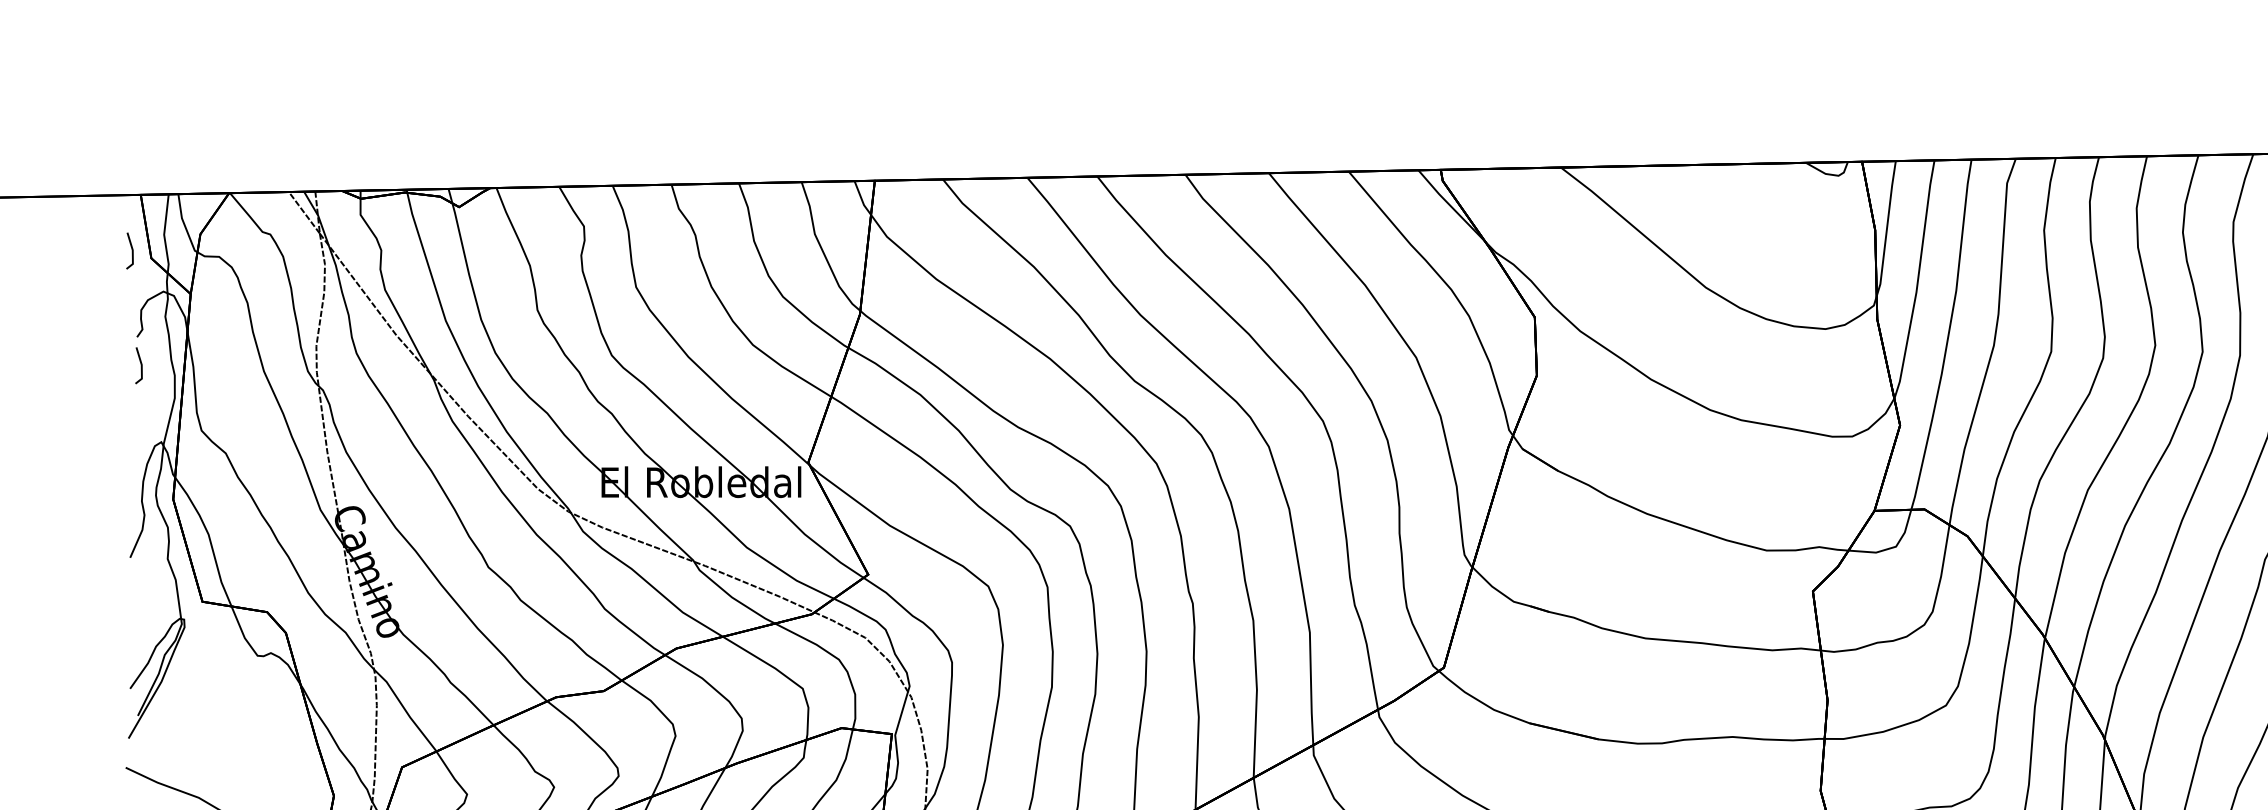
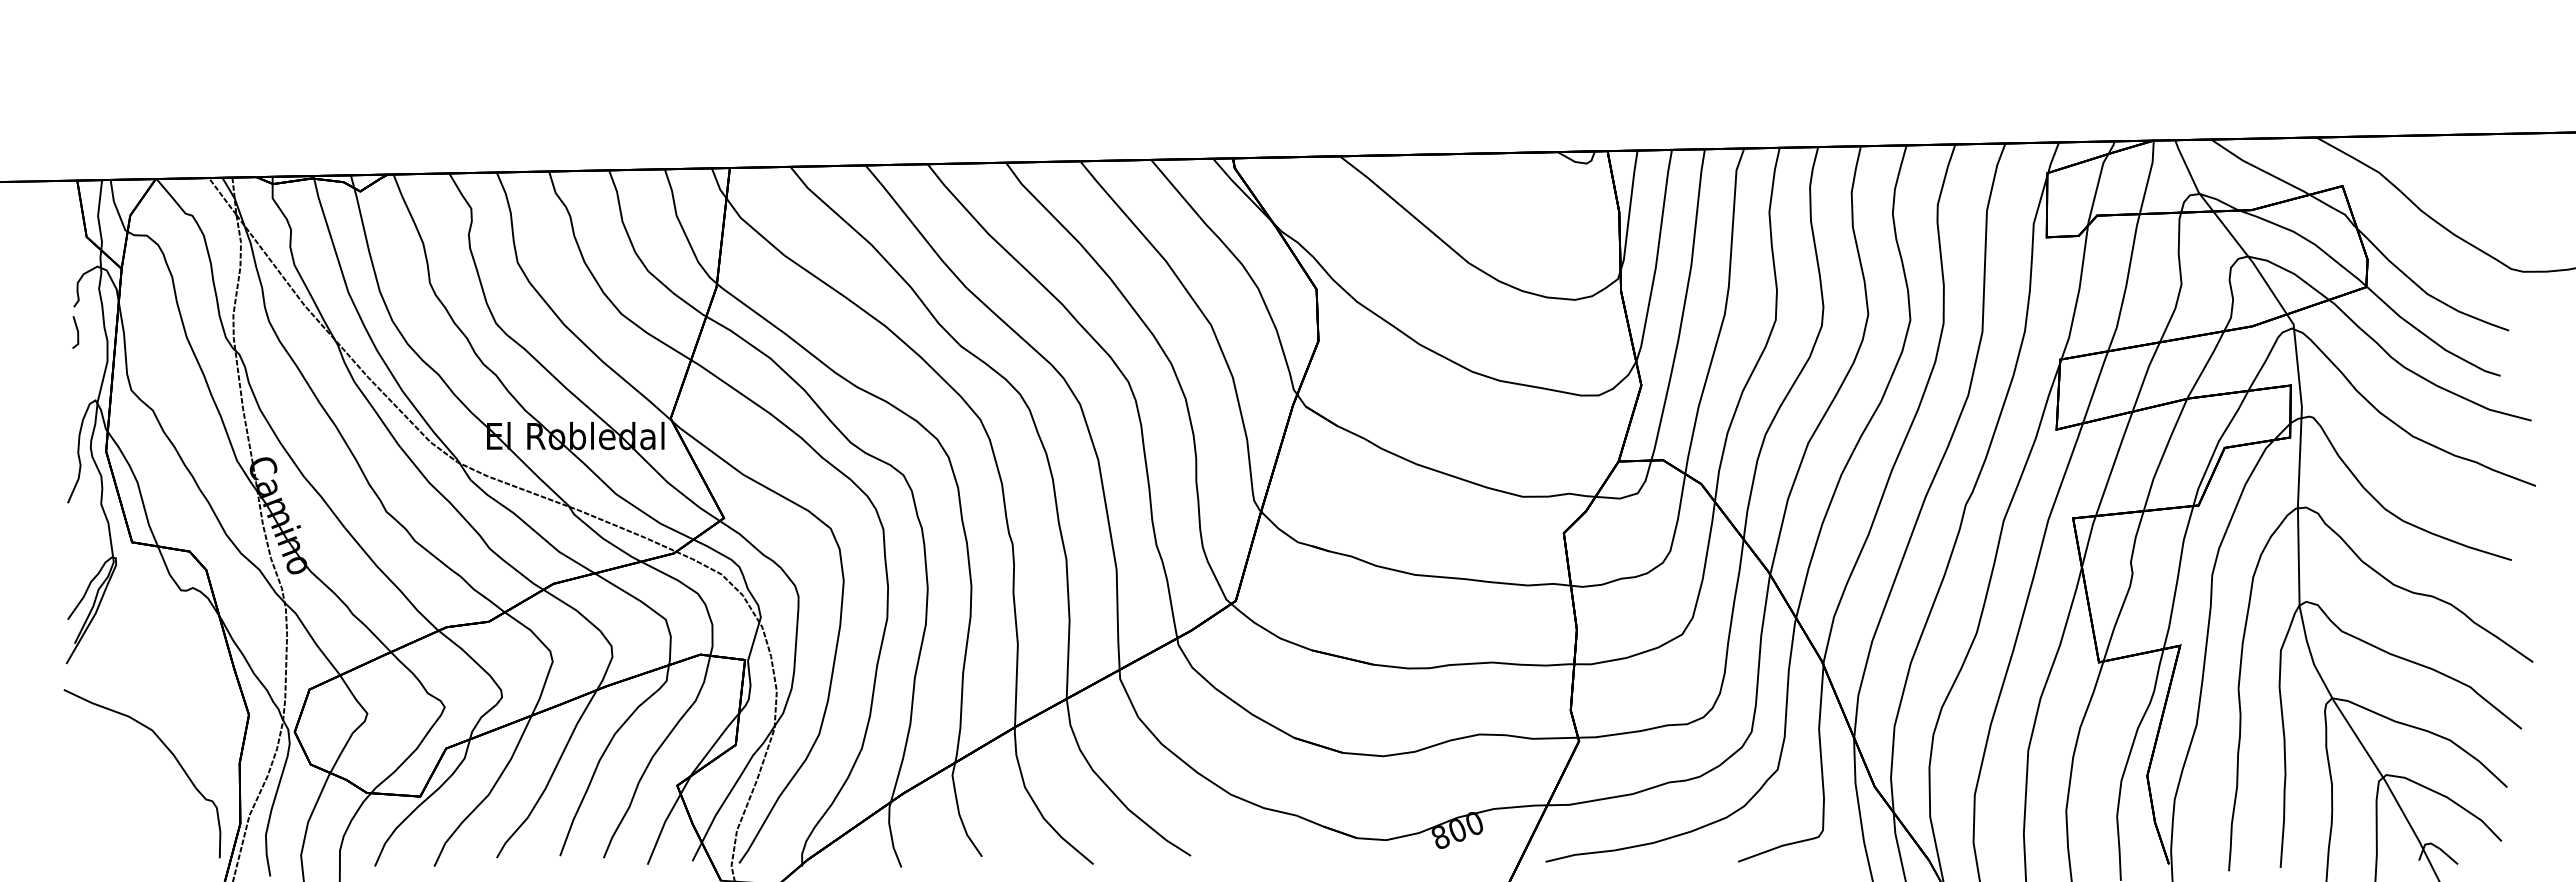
line: (132, 251) -> (69, 230), removed

